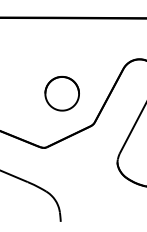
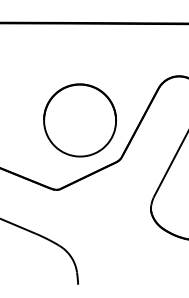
part: (61, 93) -> (79, 120), size x1.67

